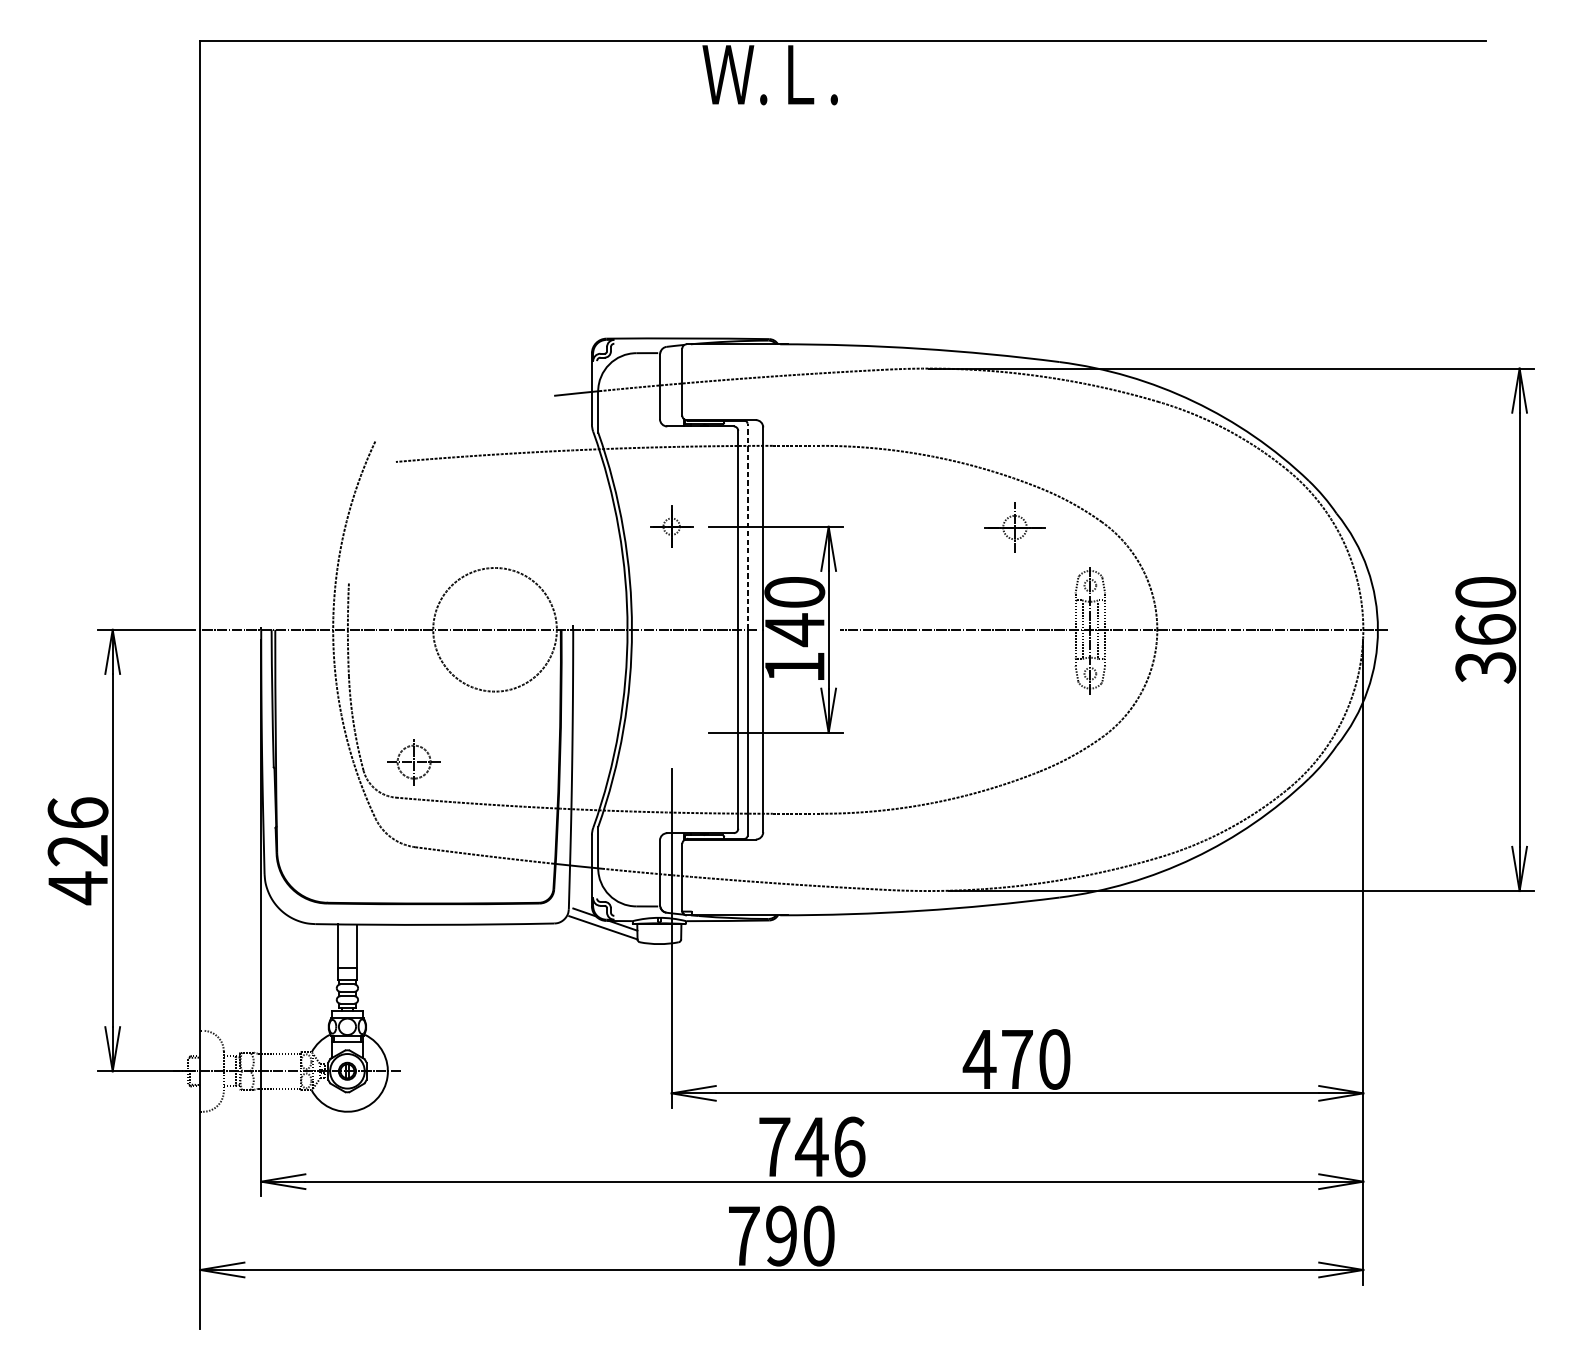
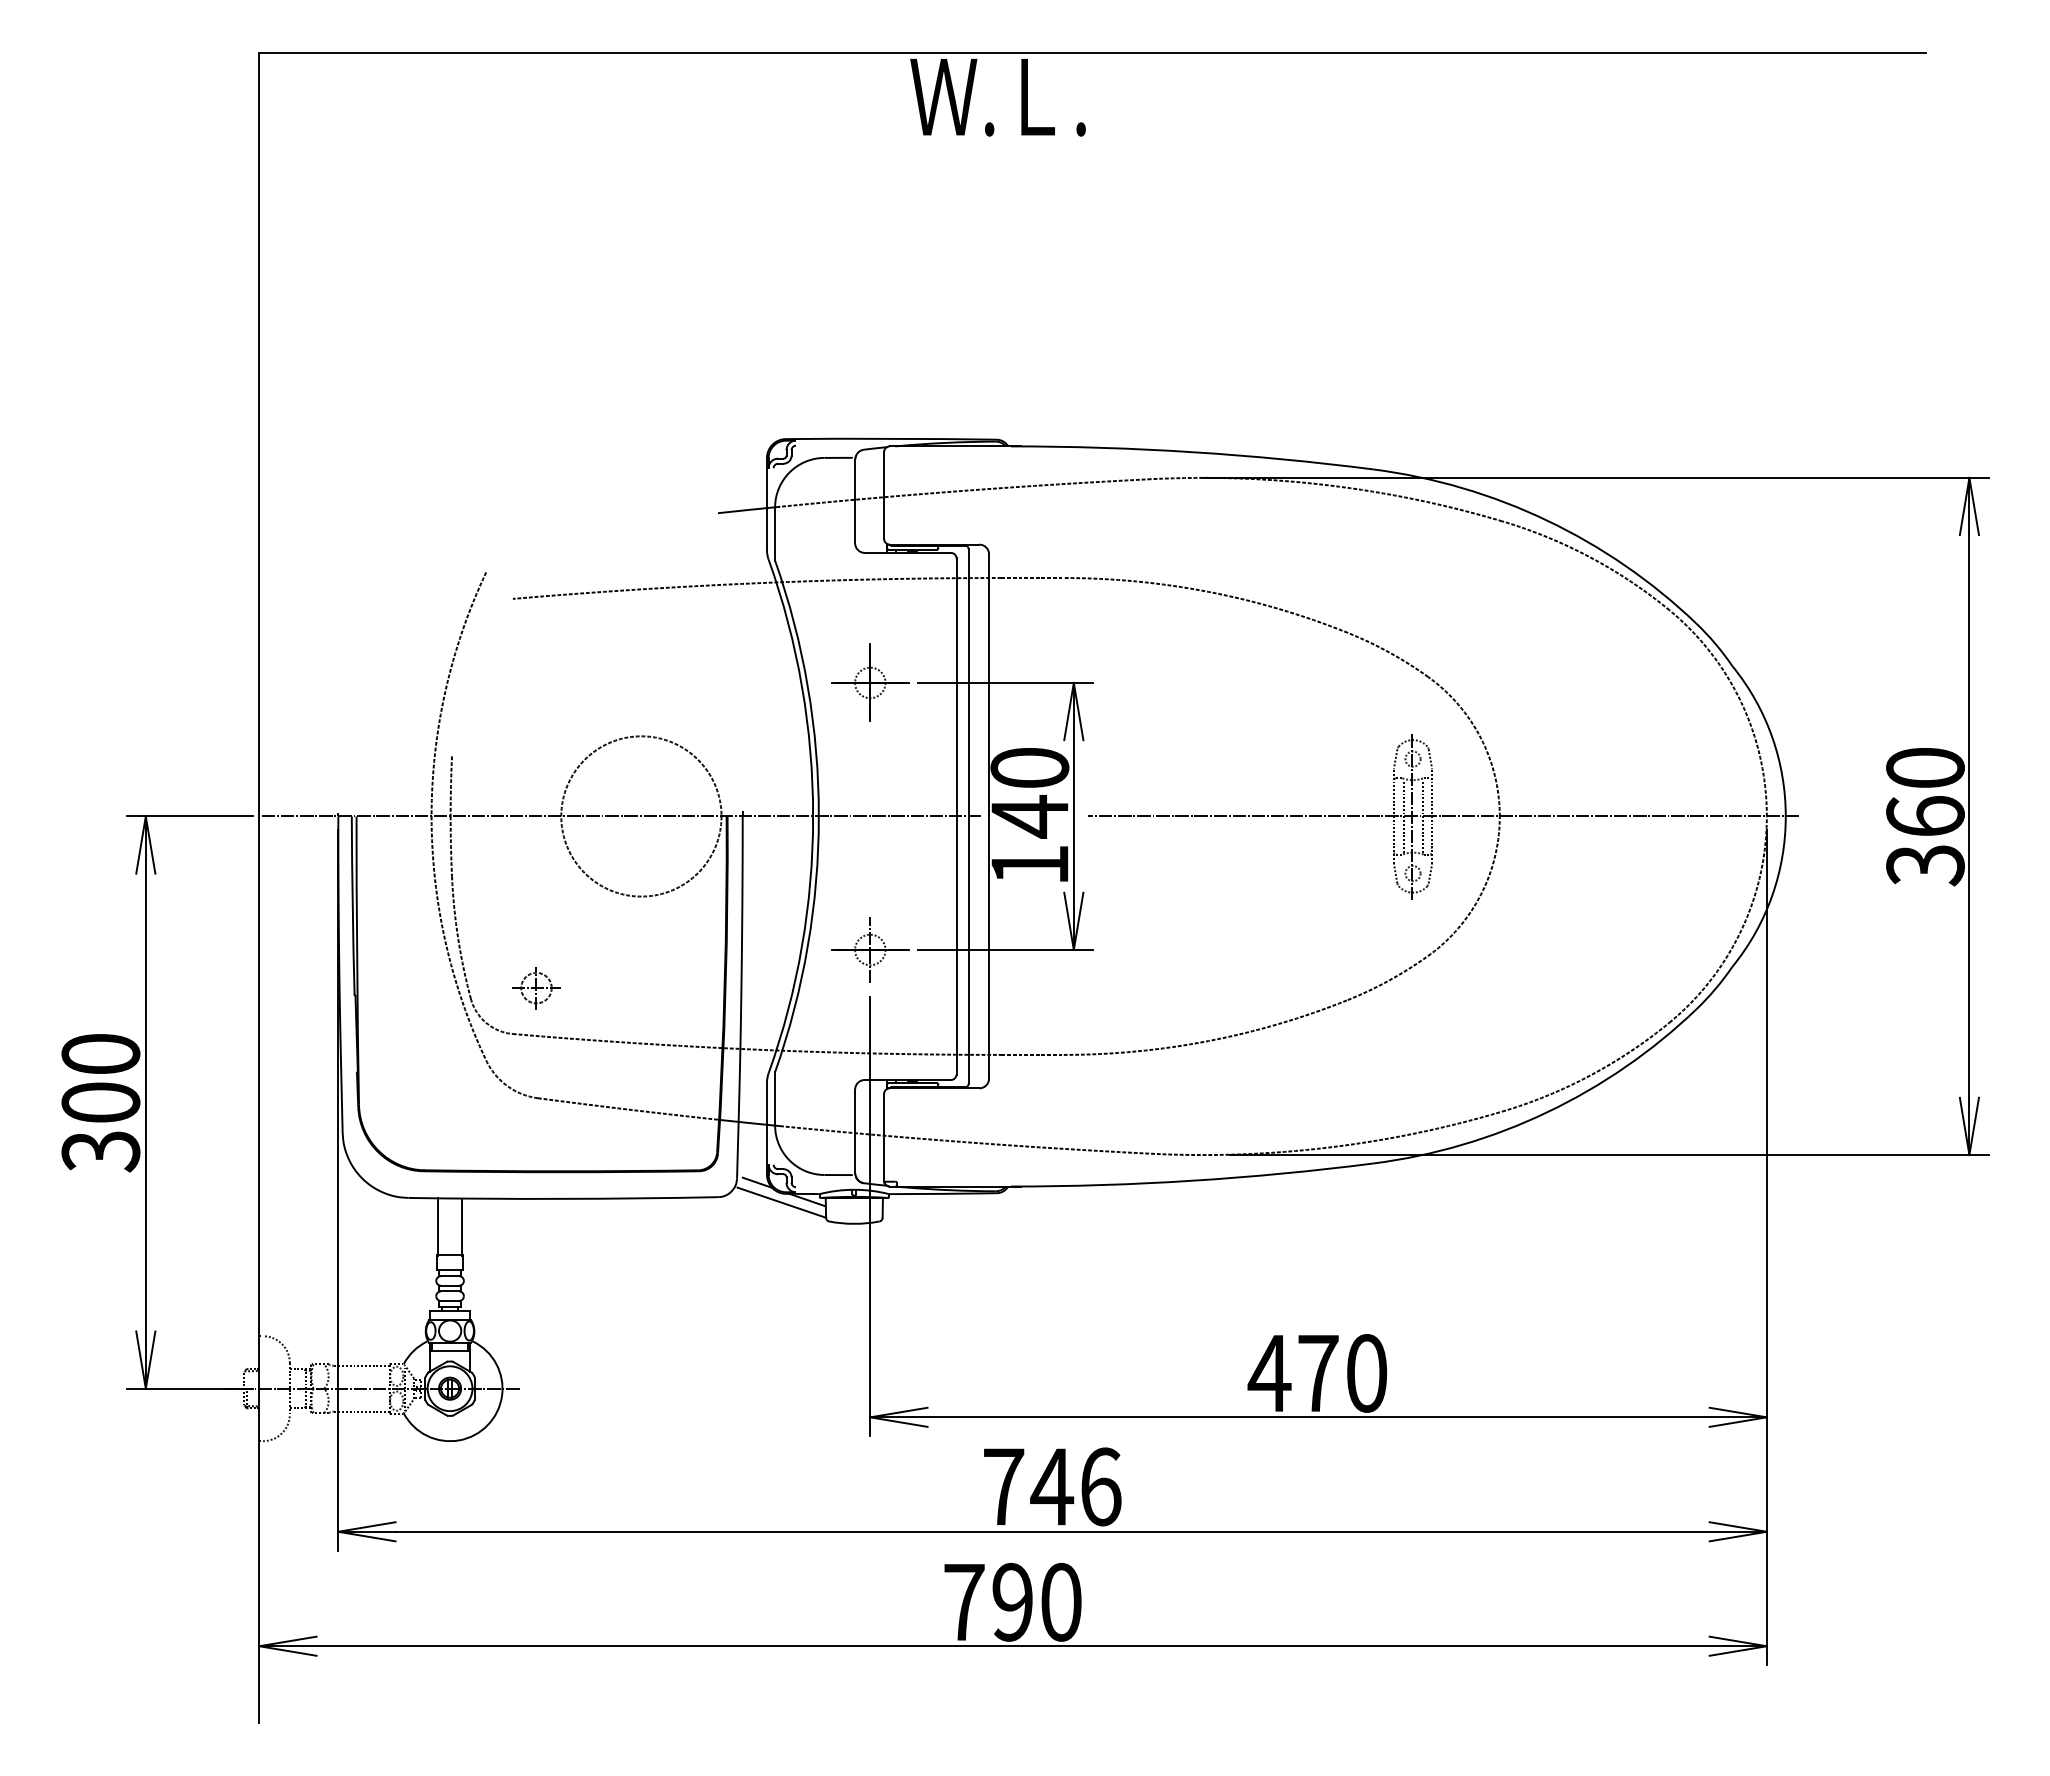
part: (671, 526) -> (870, 682), size x1.43
line: (747, 526) -> (968, 682), dashed -> solid
part: (1015, 527) -> (870, 949), moved
part: (414, 762) -> (536, 988), size x0.71
text: (77, 851) -> (100, 1103), 426 -> 300

